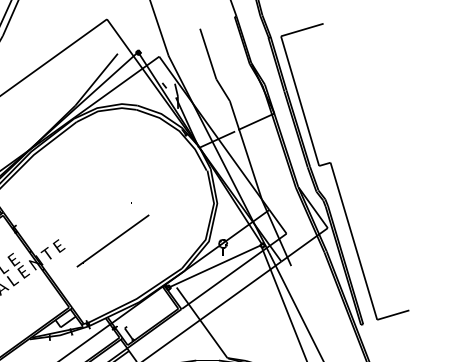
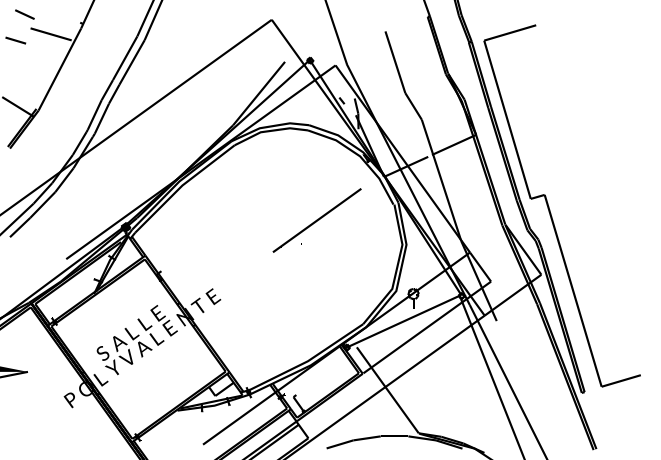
line: (112, 241) -> (316, 220), moved

